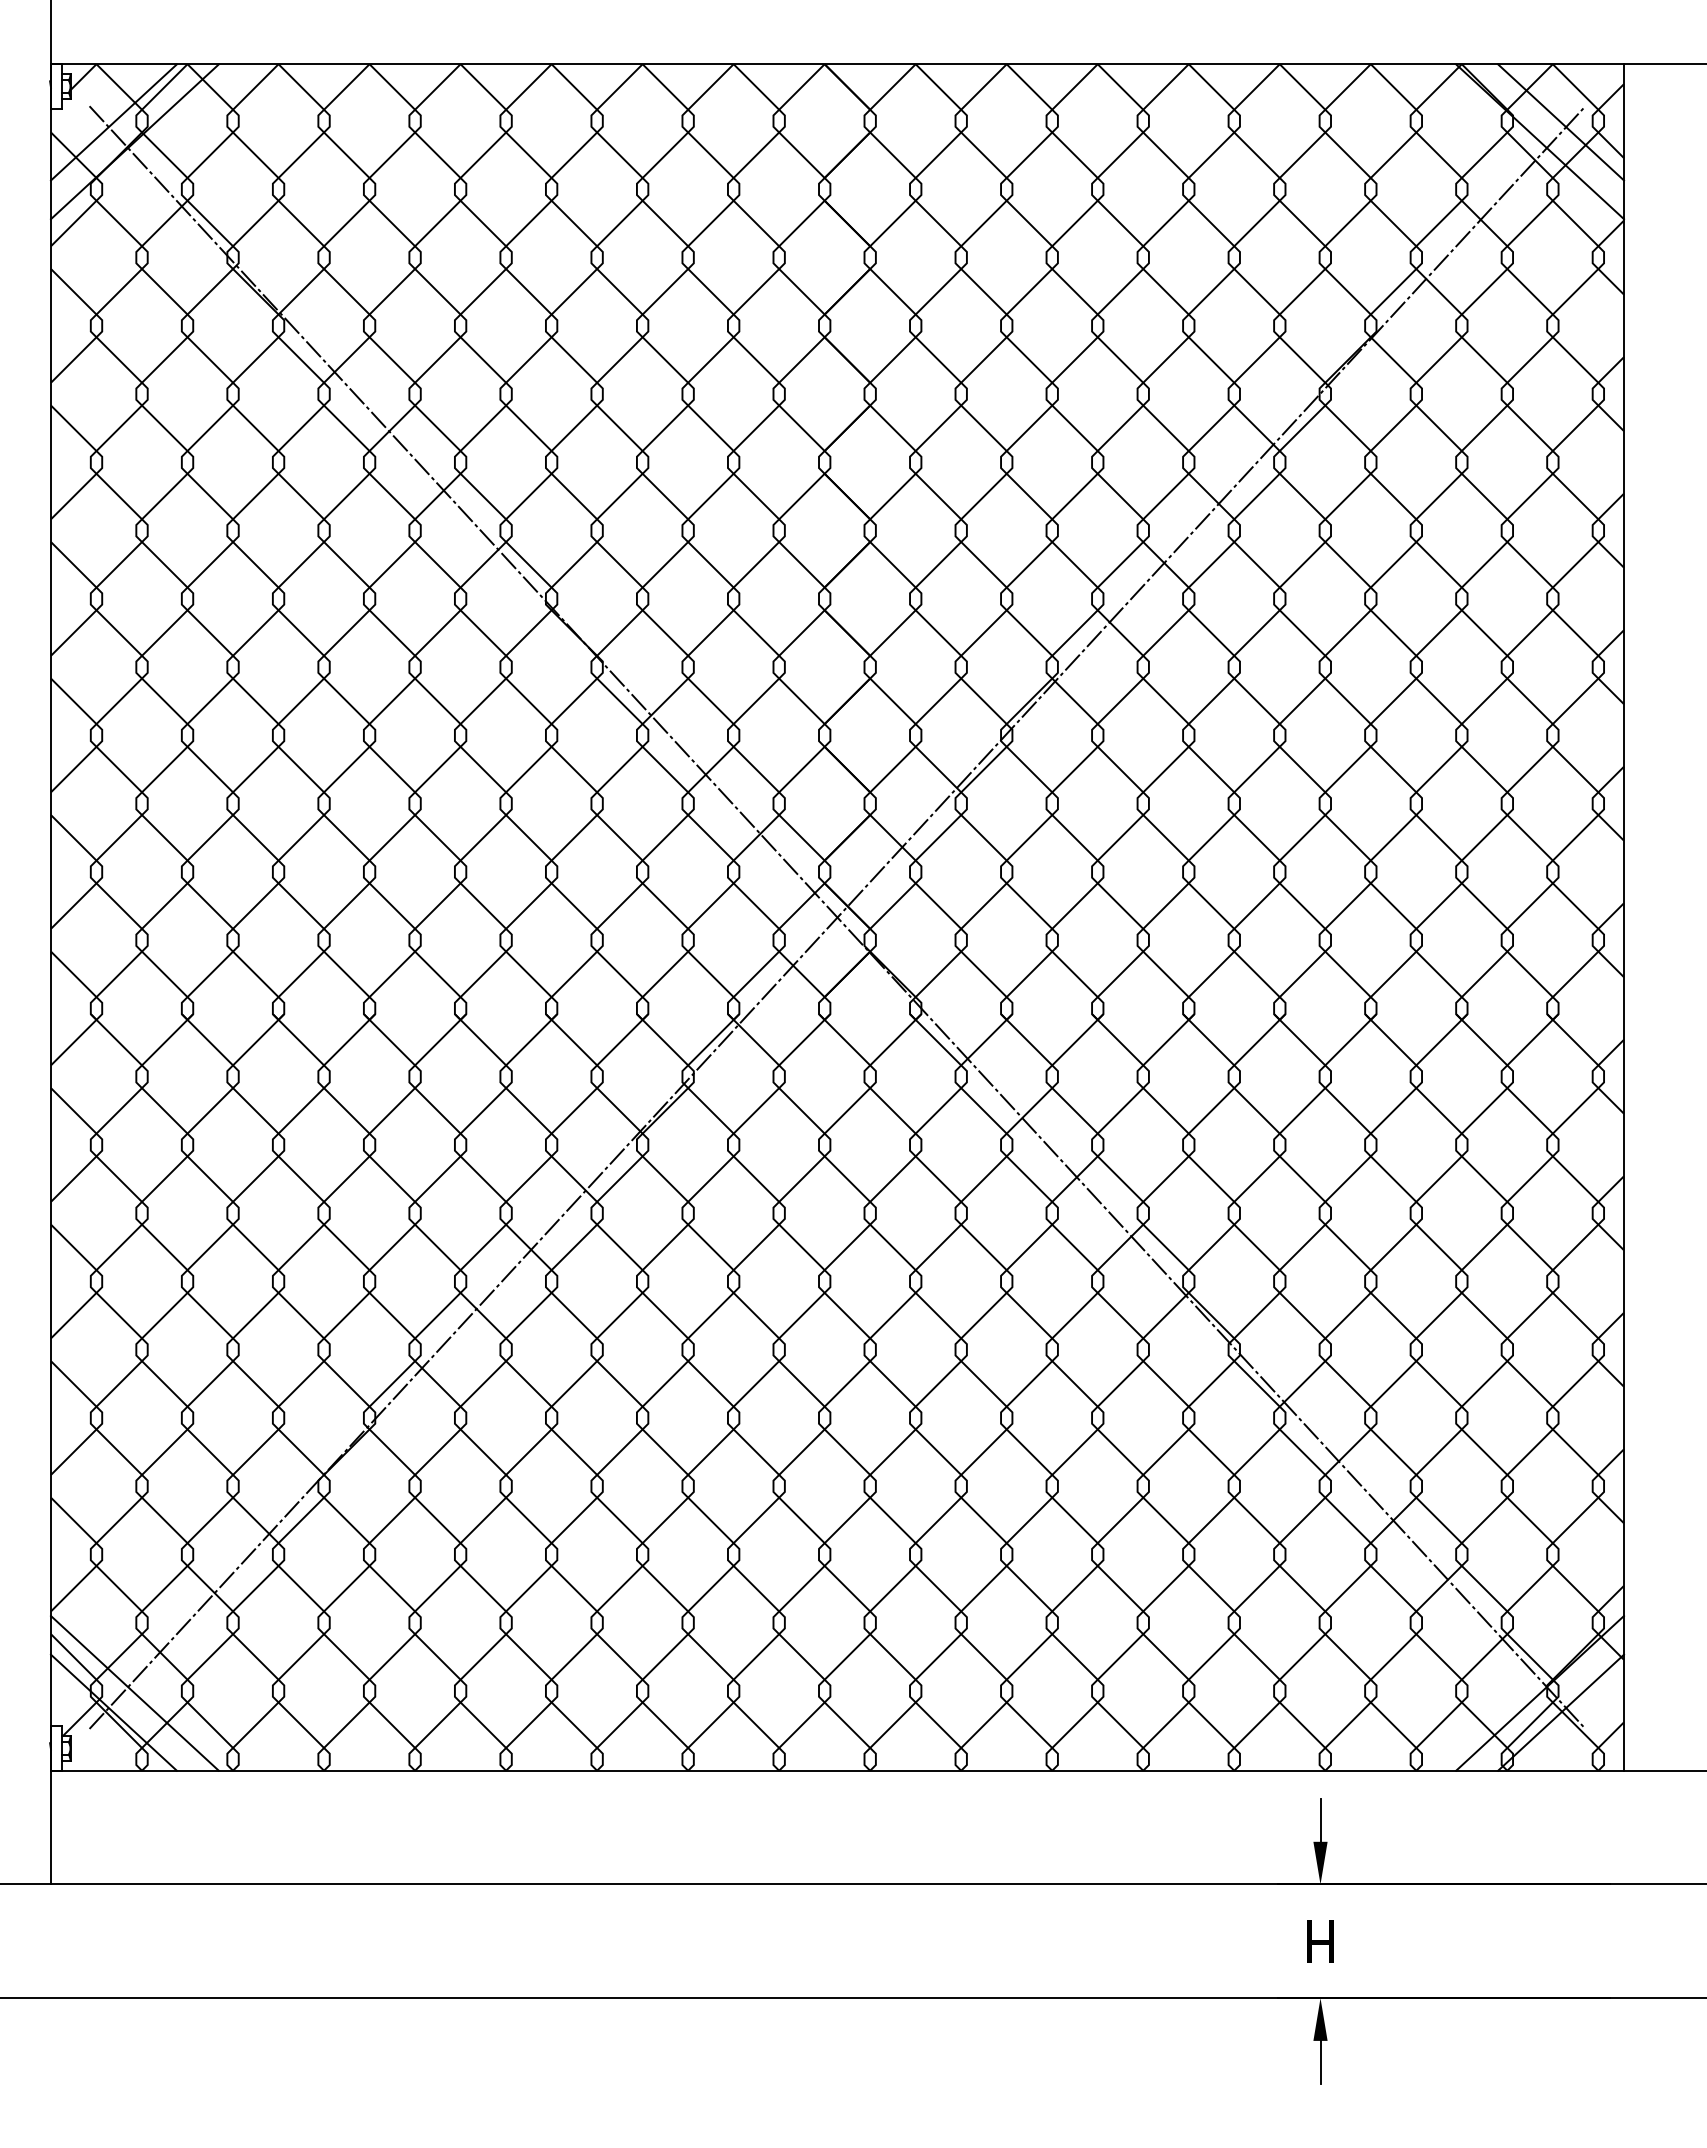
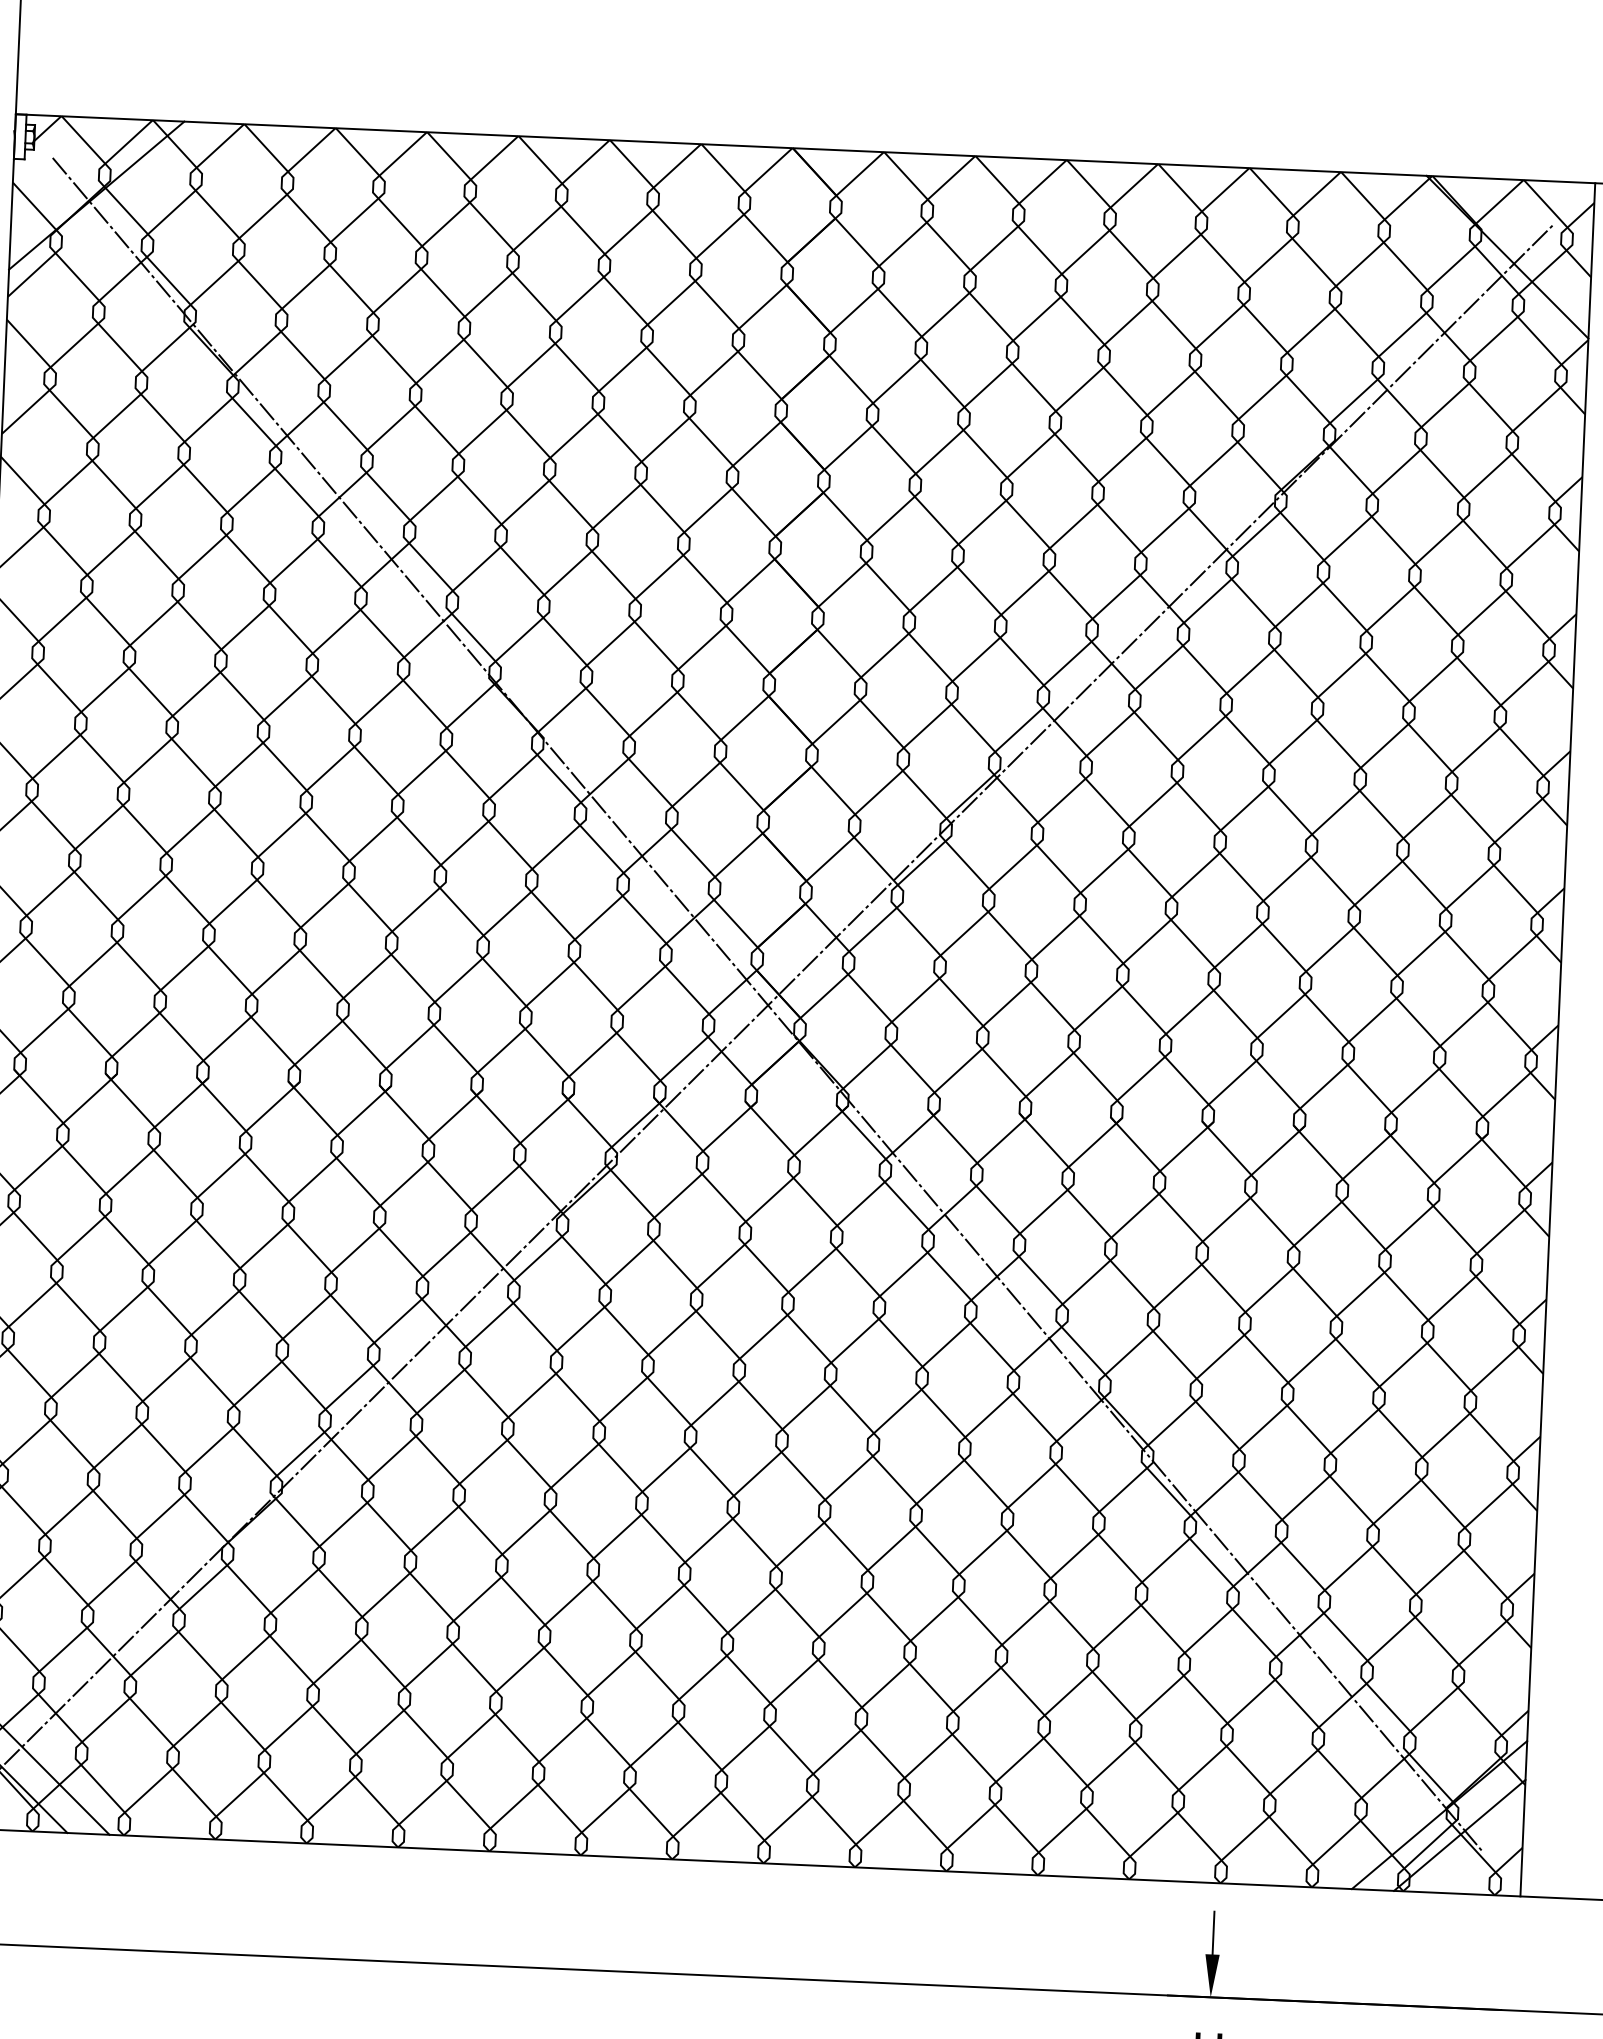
line: (113, 122) -> (76, 175), removed
line: (1561, 122) -> (1529, 238), removed

